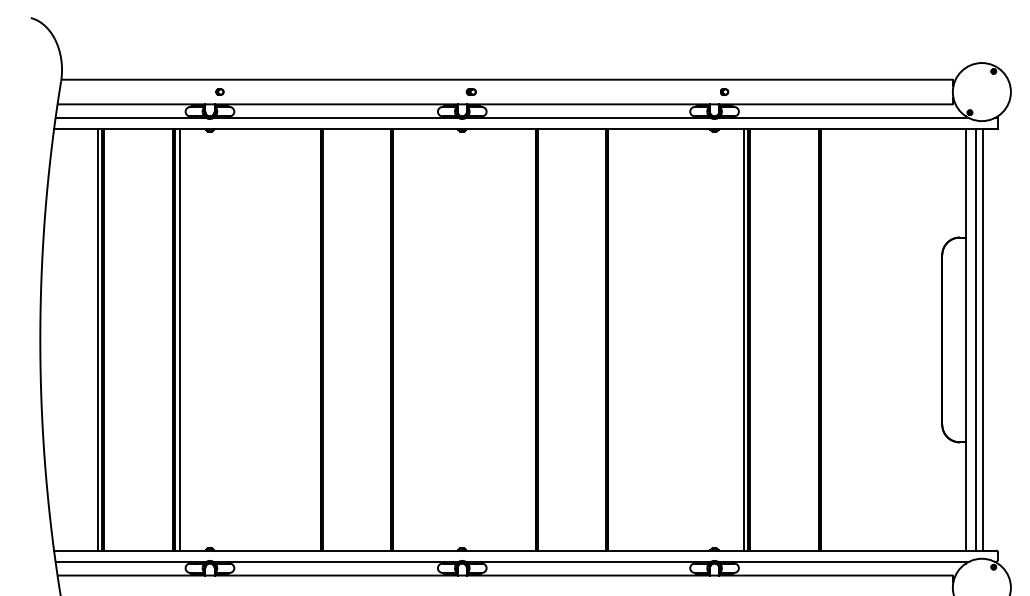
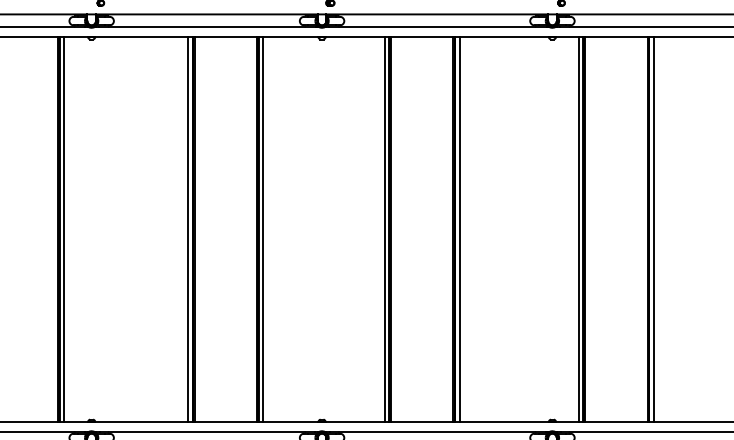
line: (315, 339) -> (188, 229), added
line: (397, 339) -> (262, 229), added
line: (530, 339) -> (384, 229), added
line: (612, 339) -> (459, 229), added
line: (825, 339) -> (653, 229), added

